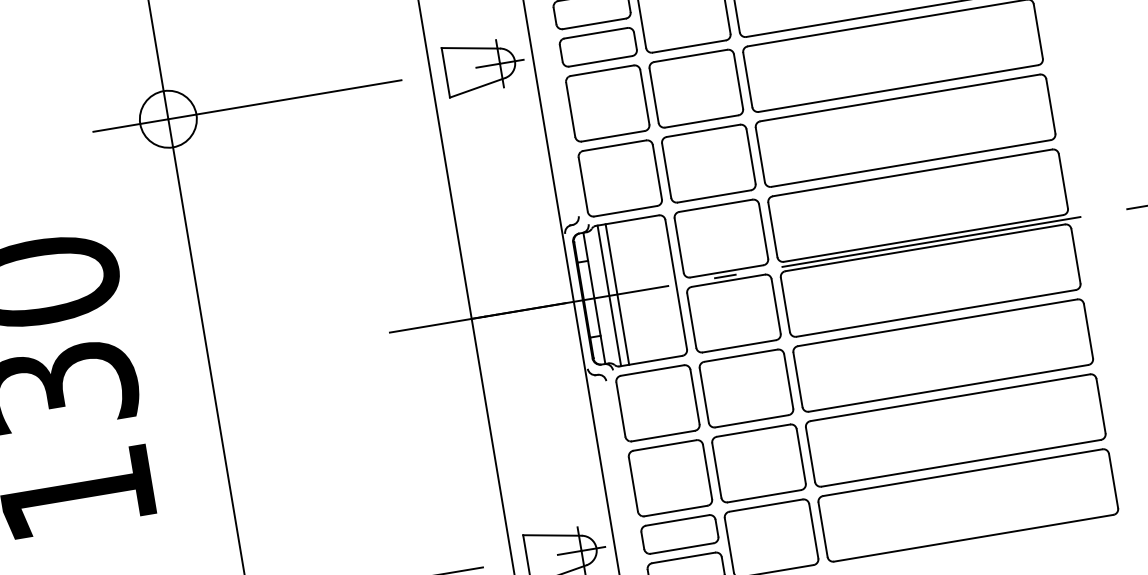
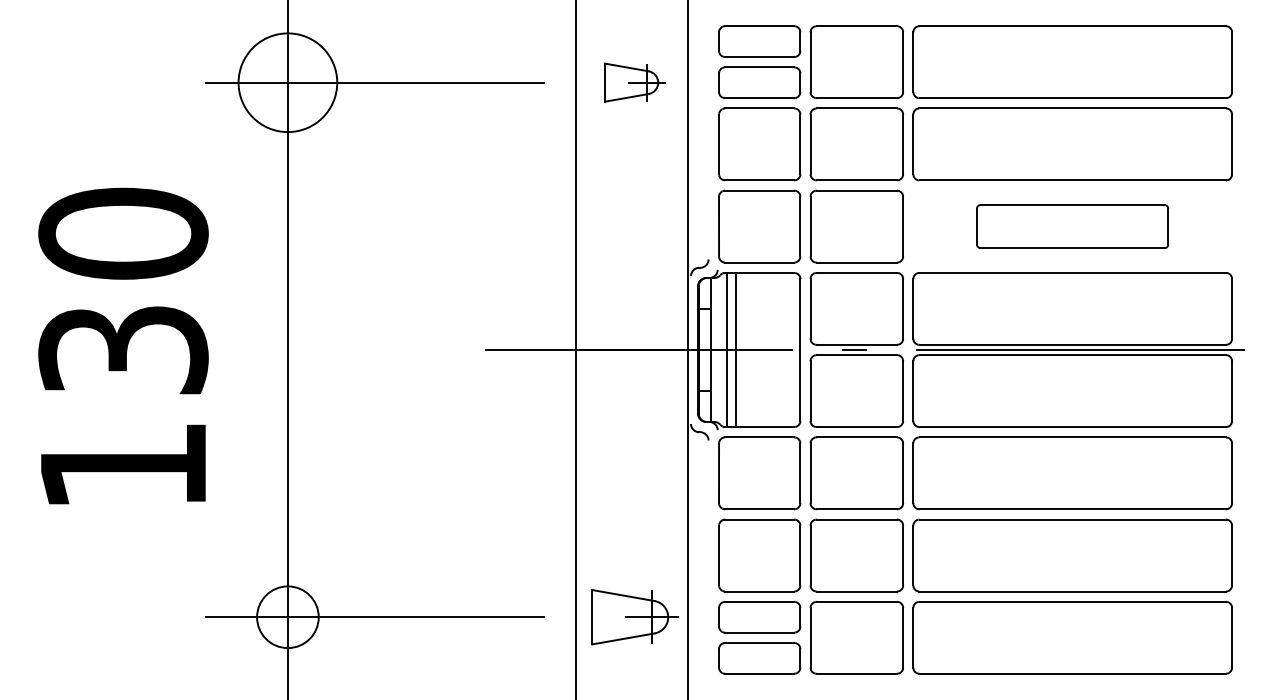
part: (484, 66) -> (634, 82), size x0.7
circle: (167, 119) -> (287, 82), size x1.6
part: (905, 130) -> (1072, 226), size x0.6

